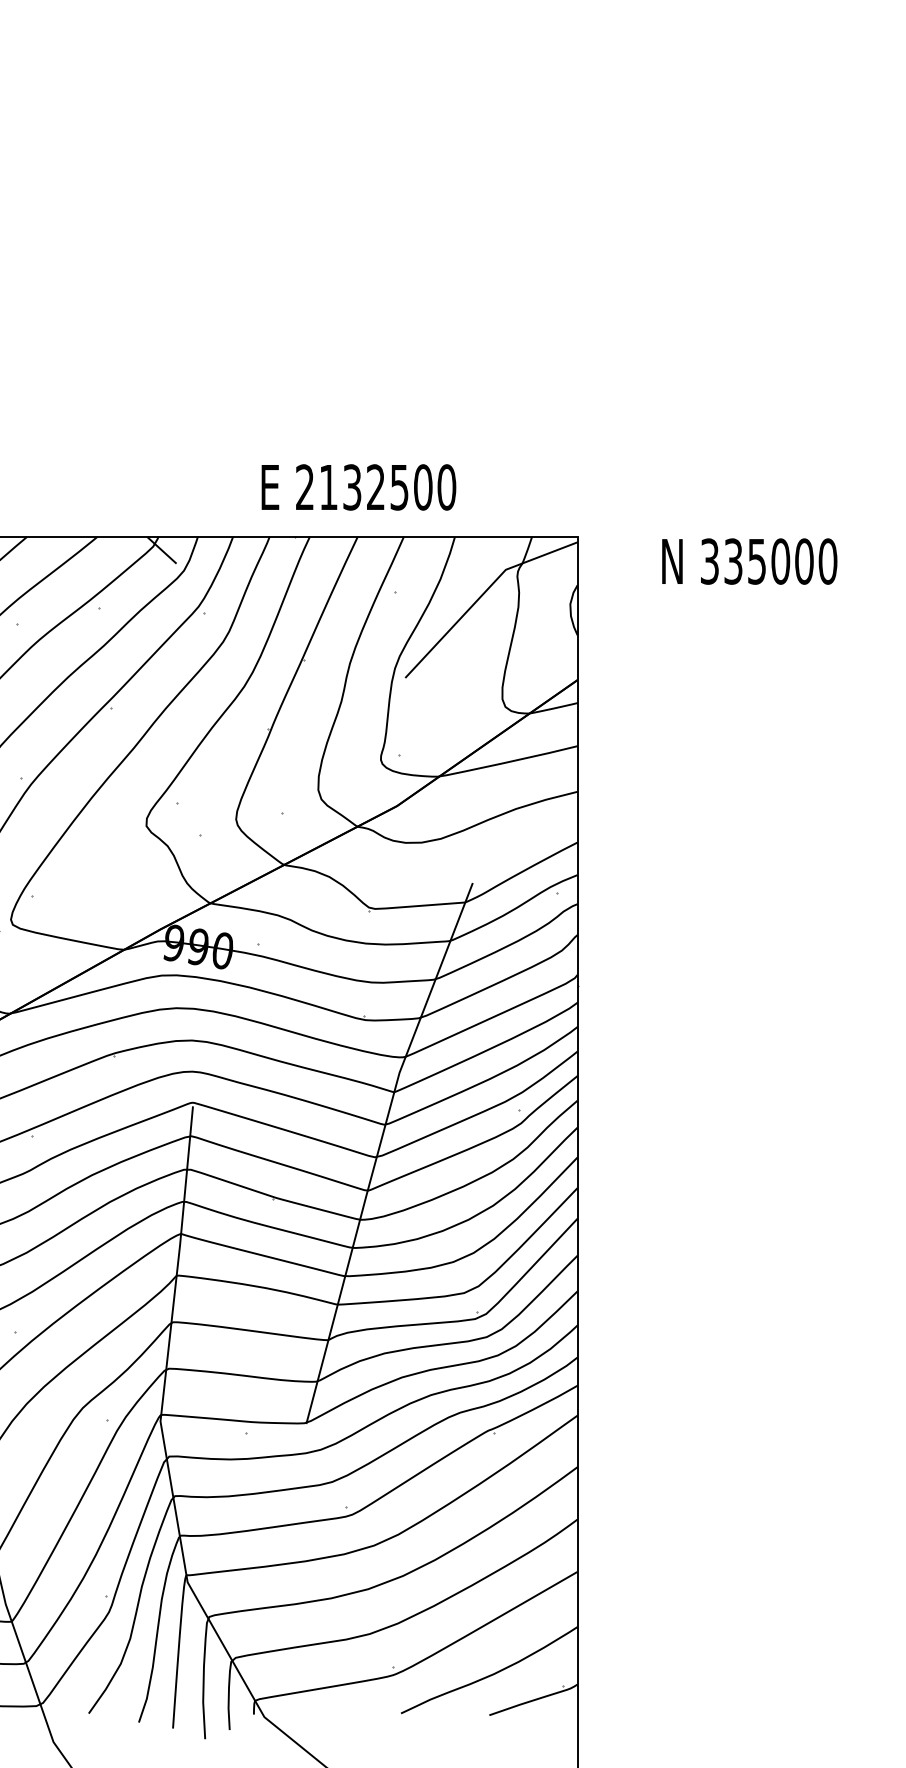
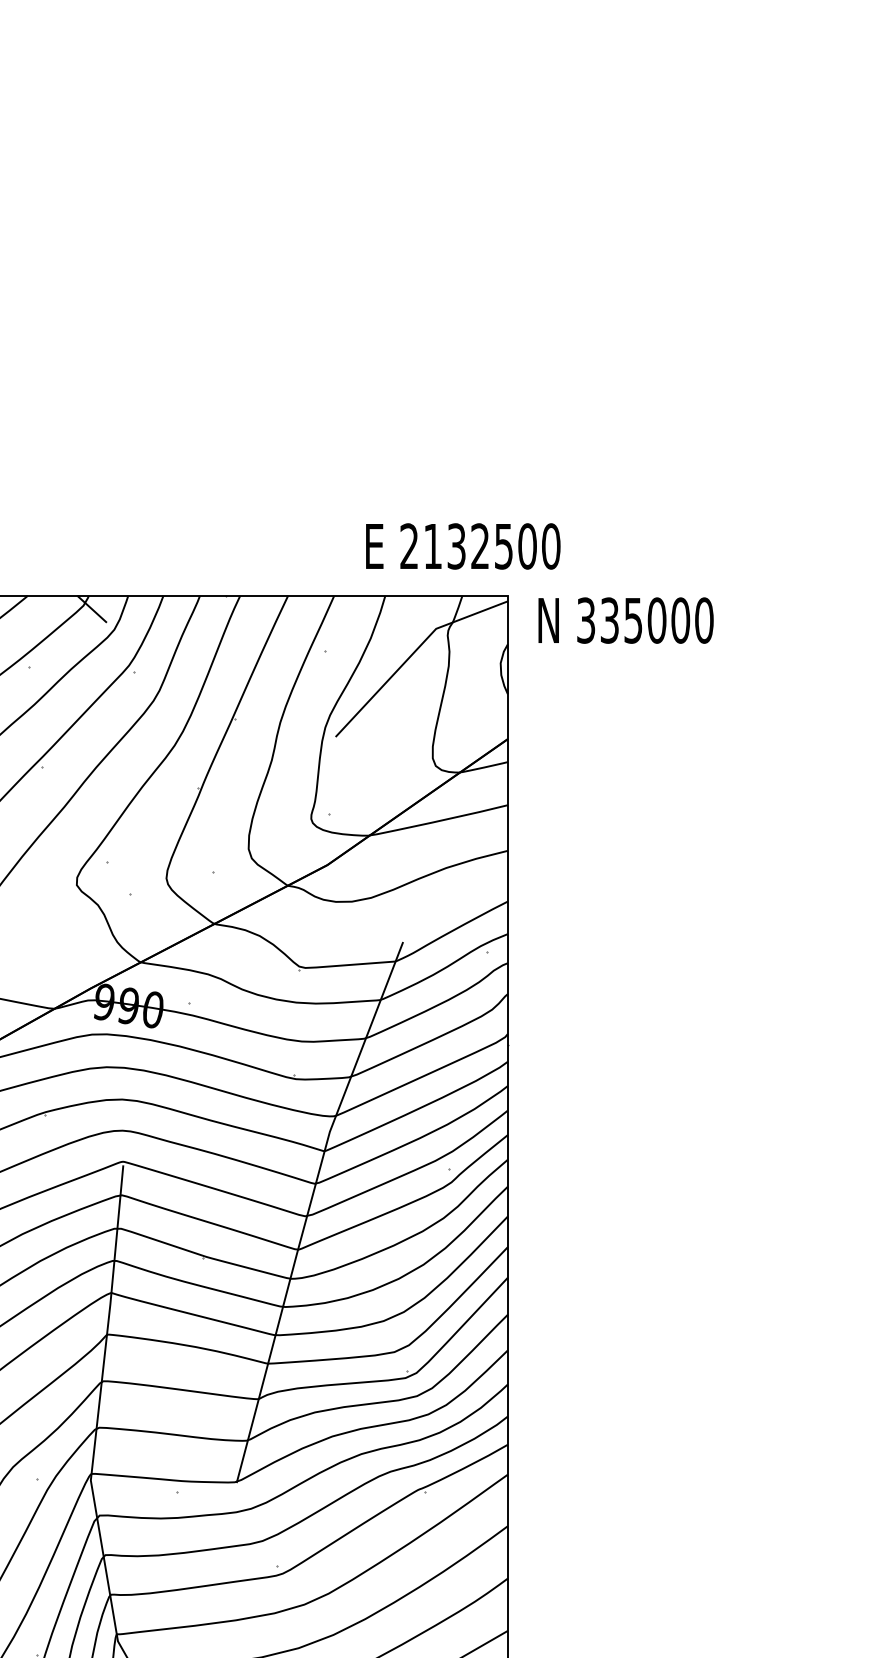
text: (358, 487) -> (462, 546), moved
text: (749, 561) -> (625, 620), moved

